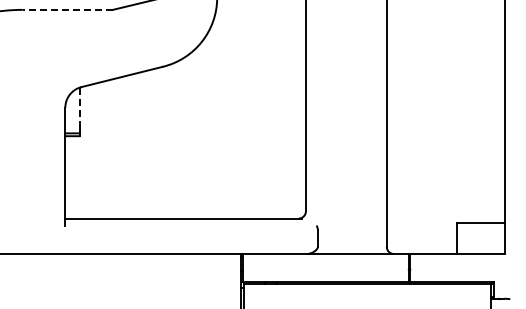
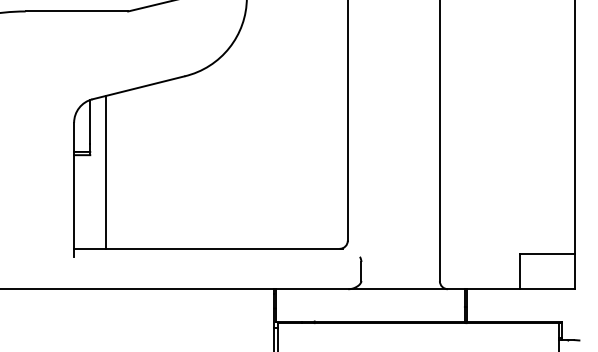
line: (67, 9) -> (76, 11), dashed -> solid
line: (79, 107) -> (90, 122), dashed -> solid
line: (93, 151) -> (106, 172), added

